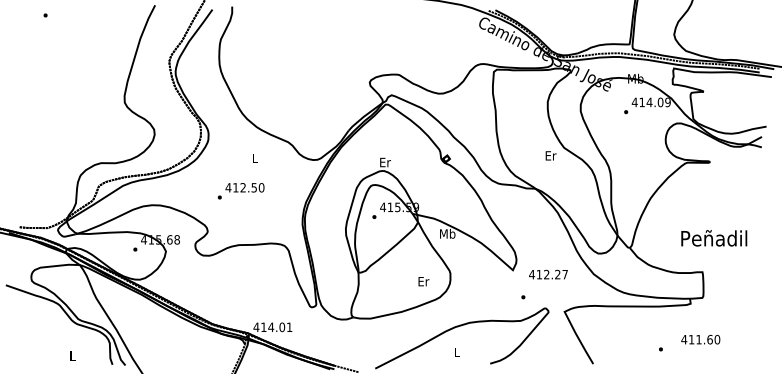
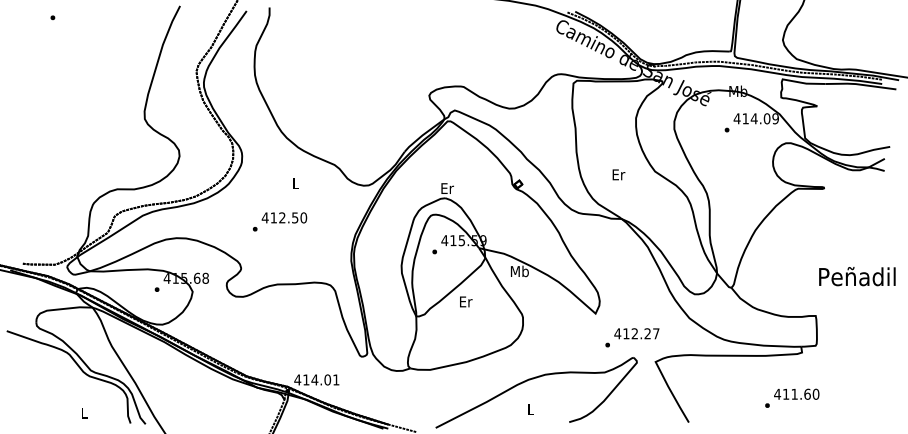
text: (550, 155) -> (618, 174), moved
text: (714, 238) -> (857, 276), moved
text: (548, 274) -> (636, 333), moved
text: (424, 281) -> (466, 301), moved
text: (700, 338) -> (796, 393), moved

